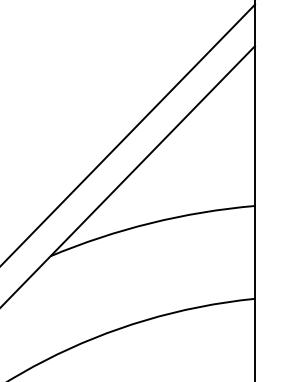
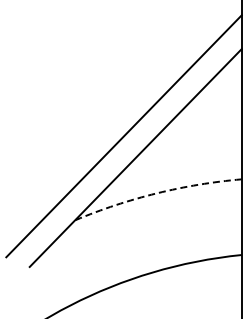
arc: (150, 223) -> (156, 193), solid -> dashed

